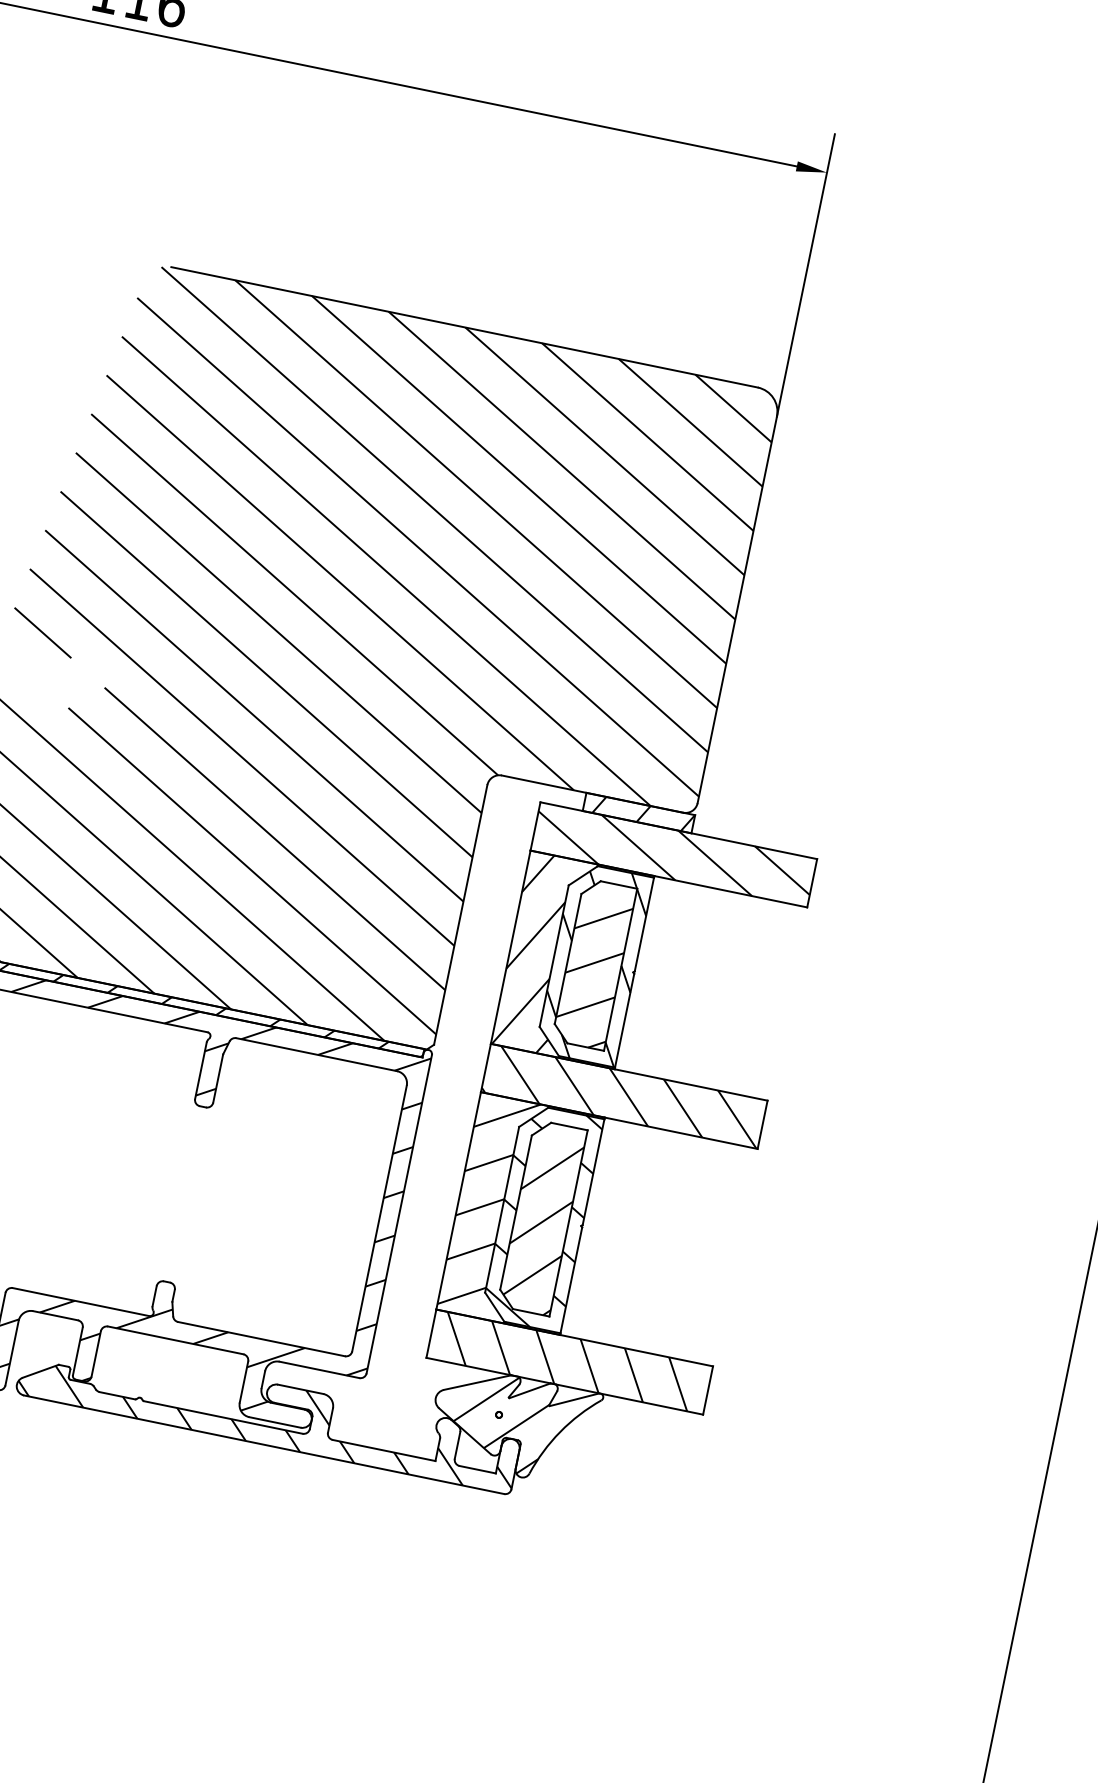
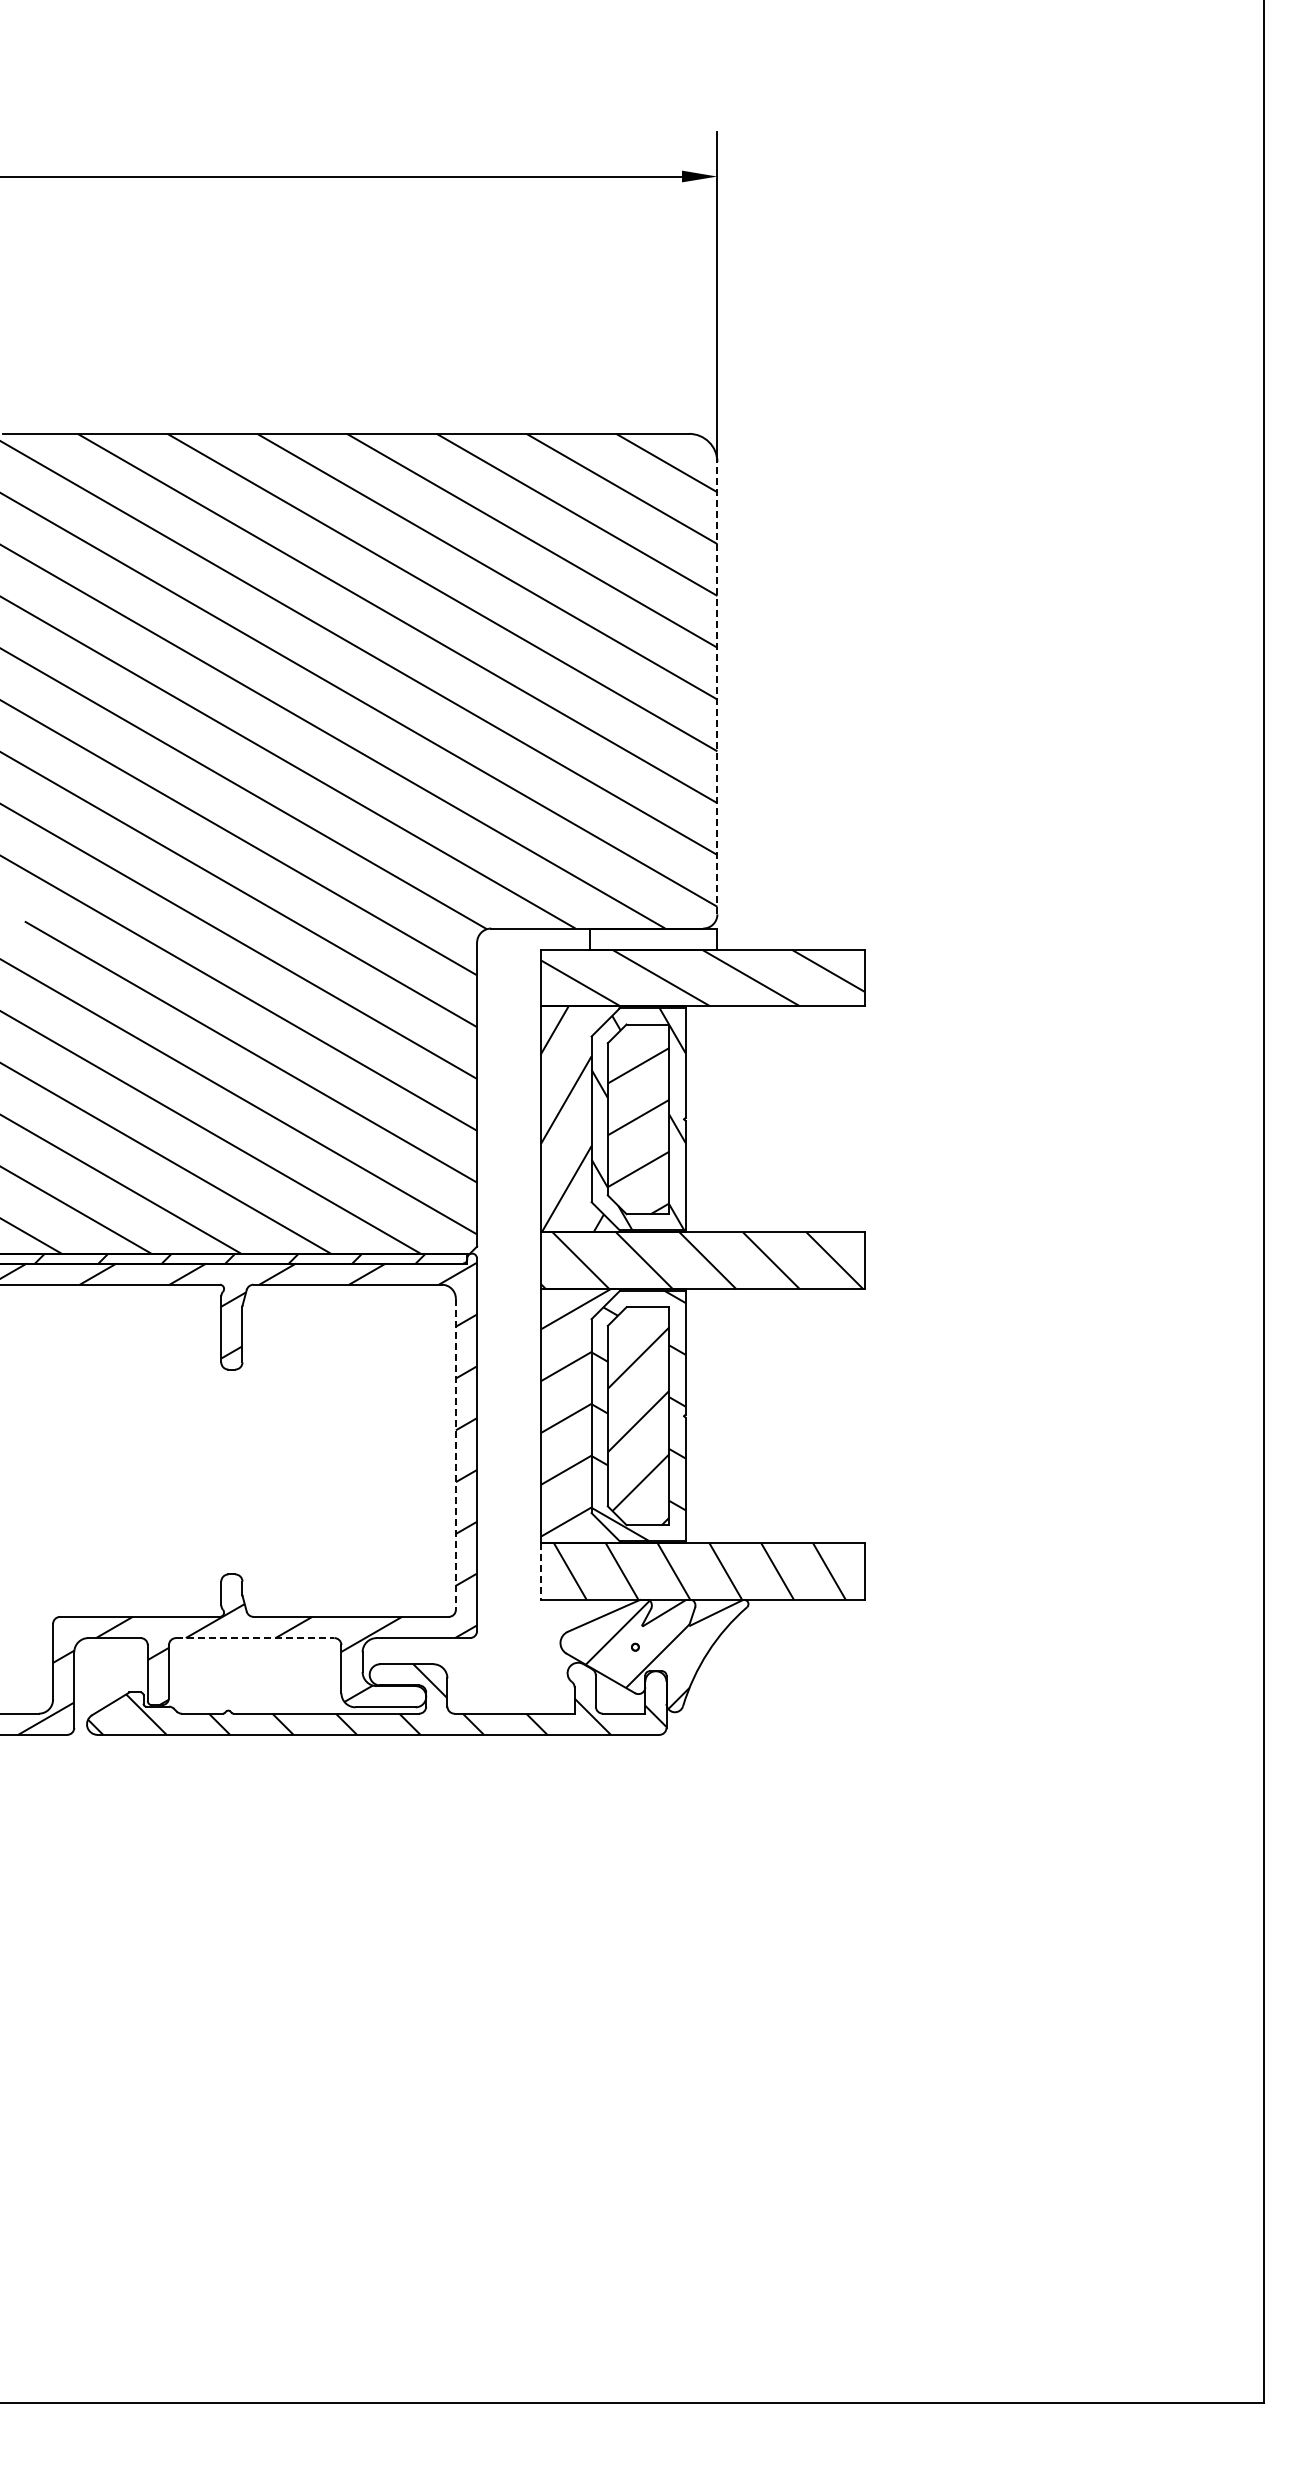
line: (737, 609) -> (717, 687), solid -> dashed
hatch: (643, 813) -> (659, 938), removed
line: (379, 1218) -> (455, 1454), solid -> dashed
line: (431, 1334) -> (540, 1572), solid -> dashed
line: (175, 1340) -> (255, 1638), solid -> dashed

